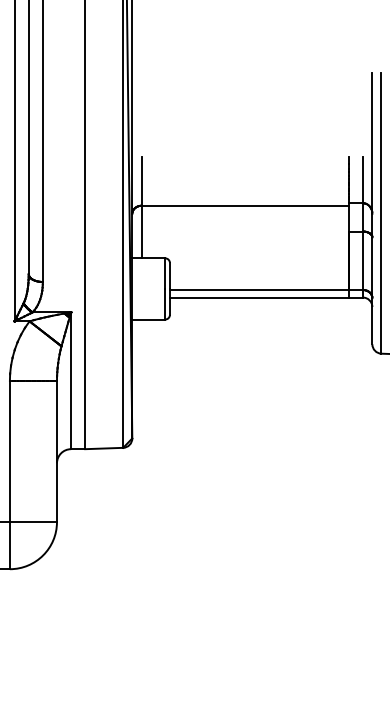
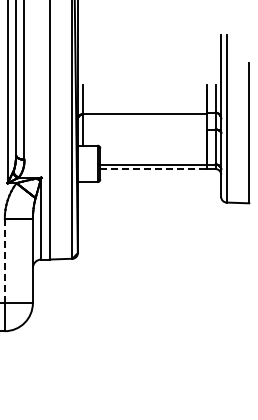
line: (260, 298) -> (154, 169), solid -> dashed
line: (9, 450) -> (4, 260), solid -> dashed

